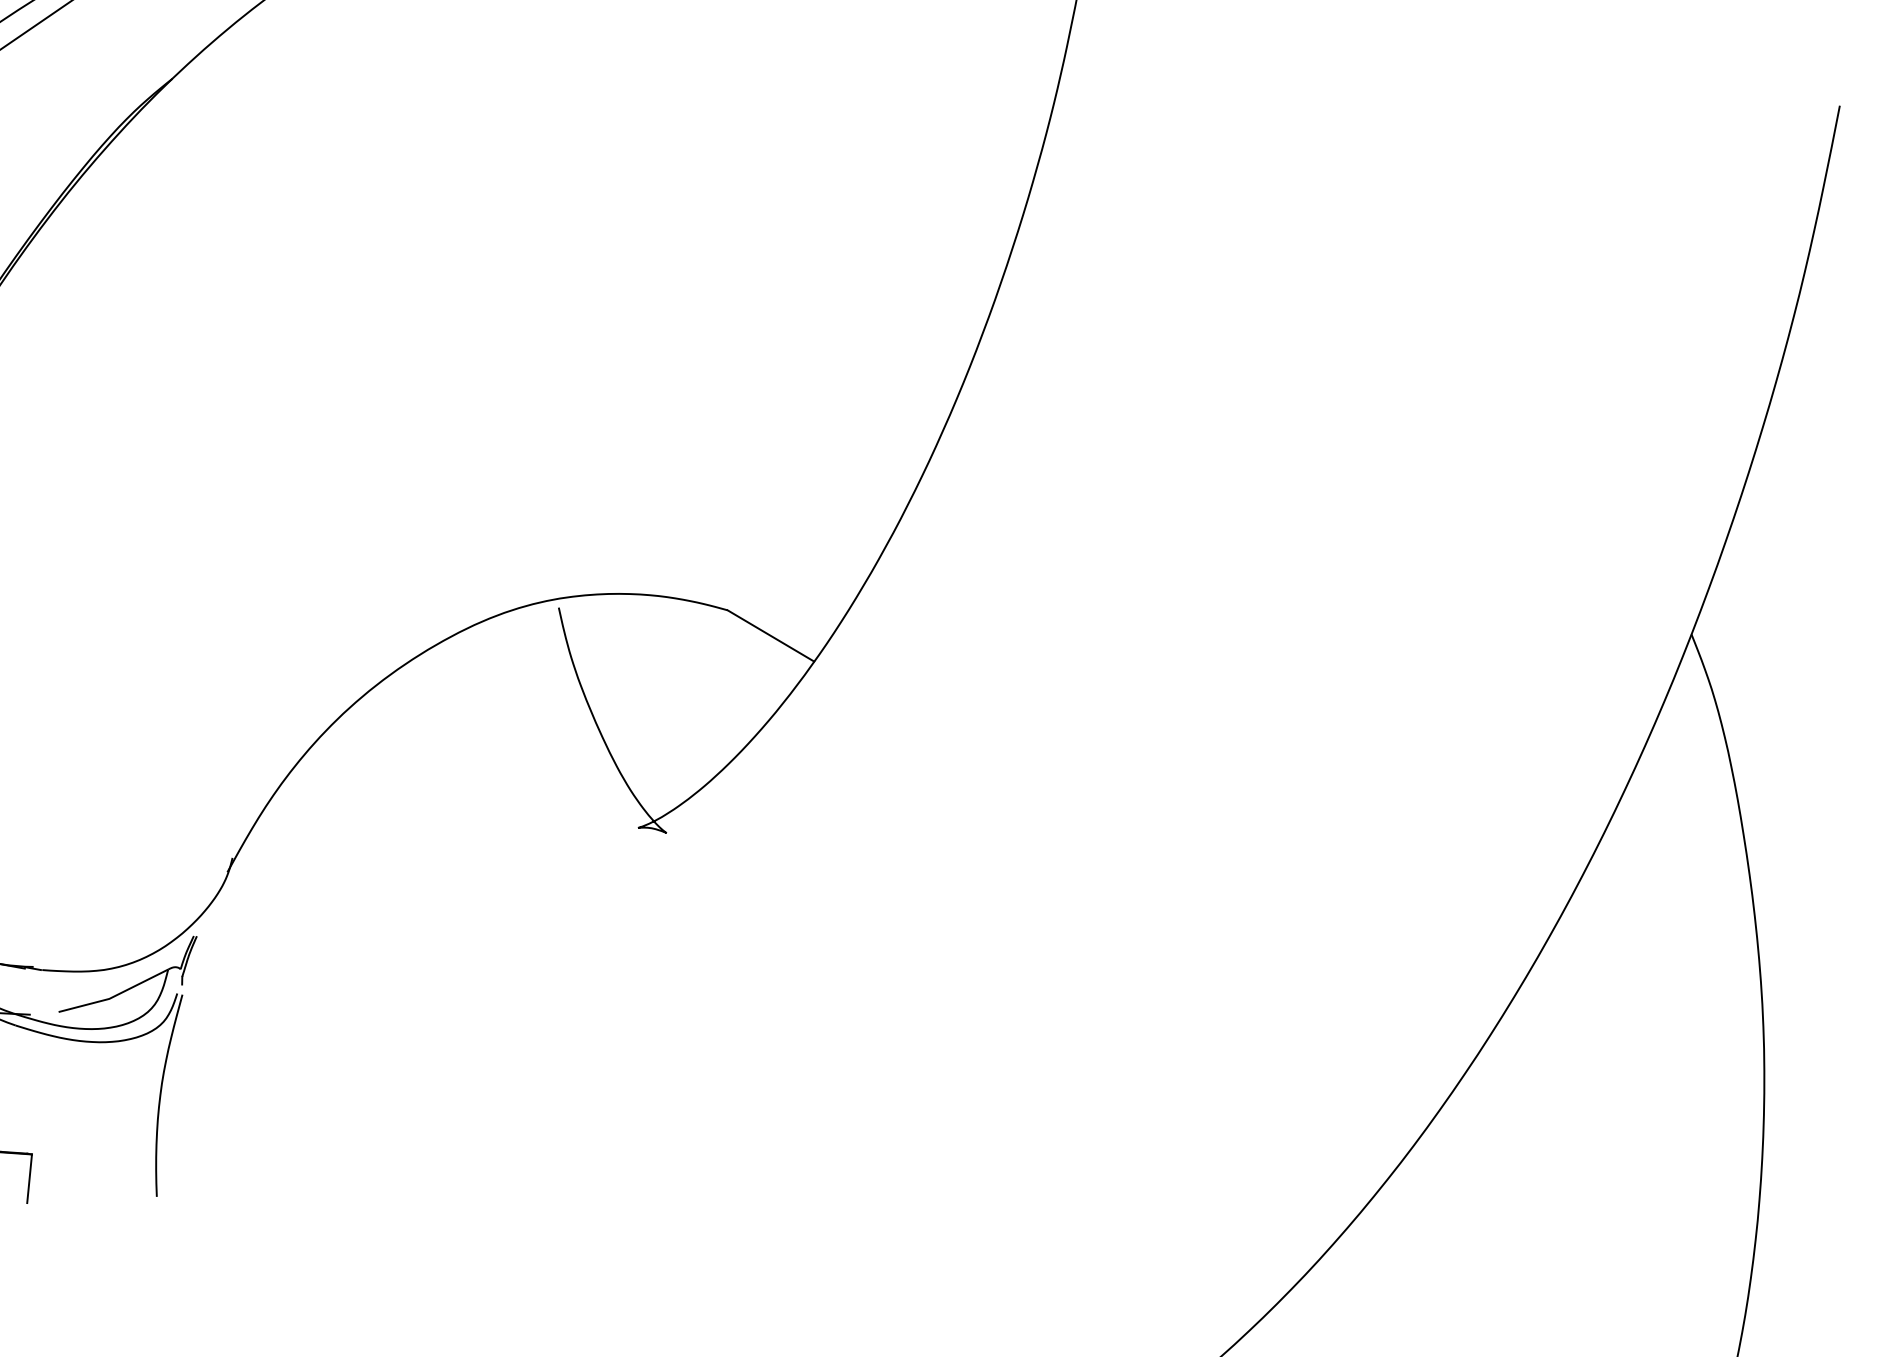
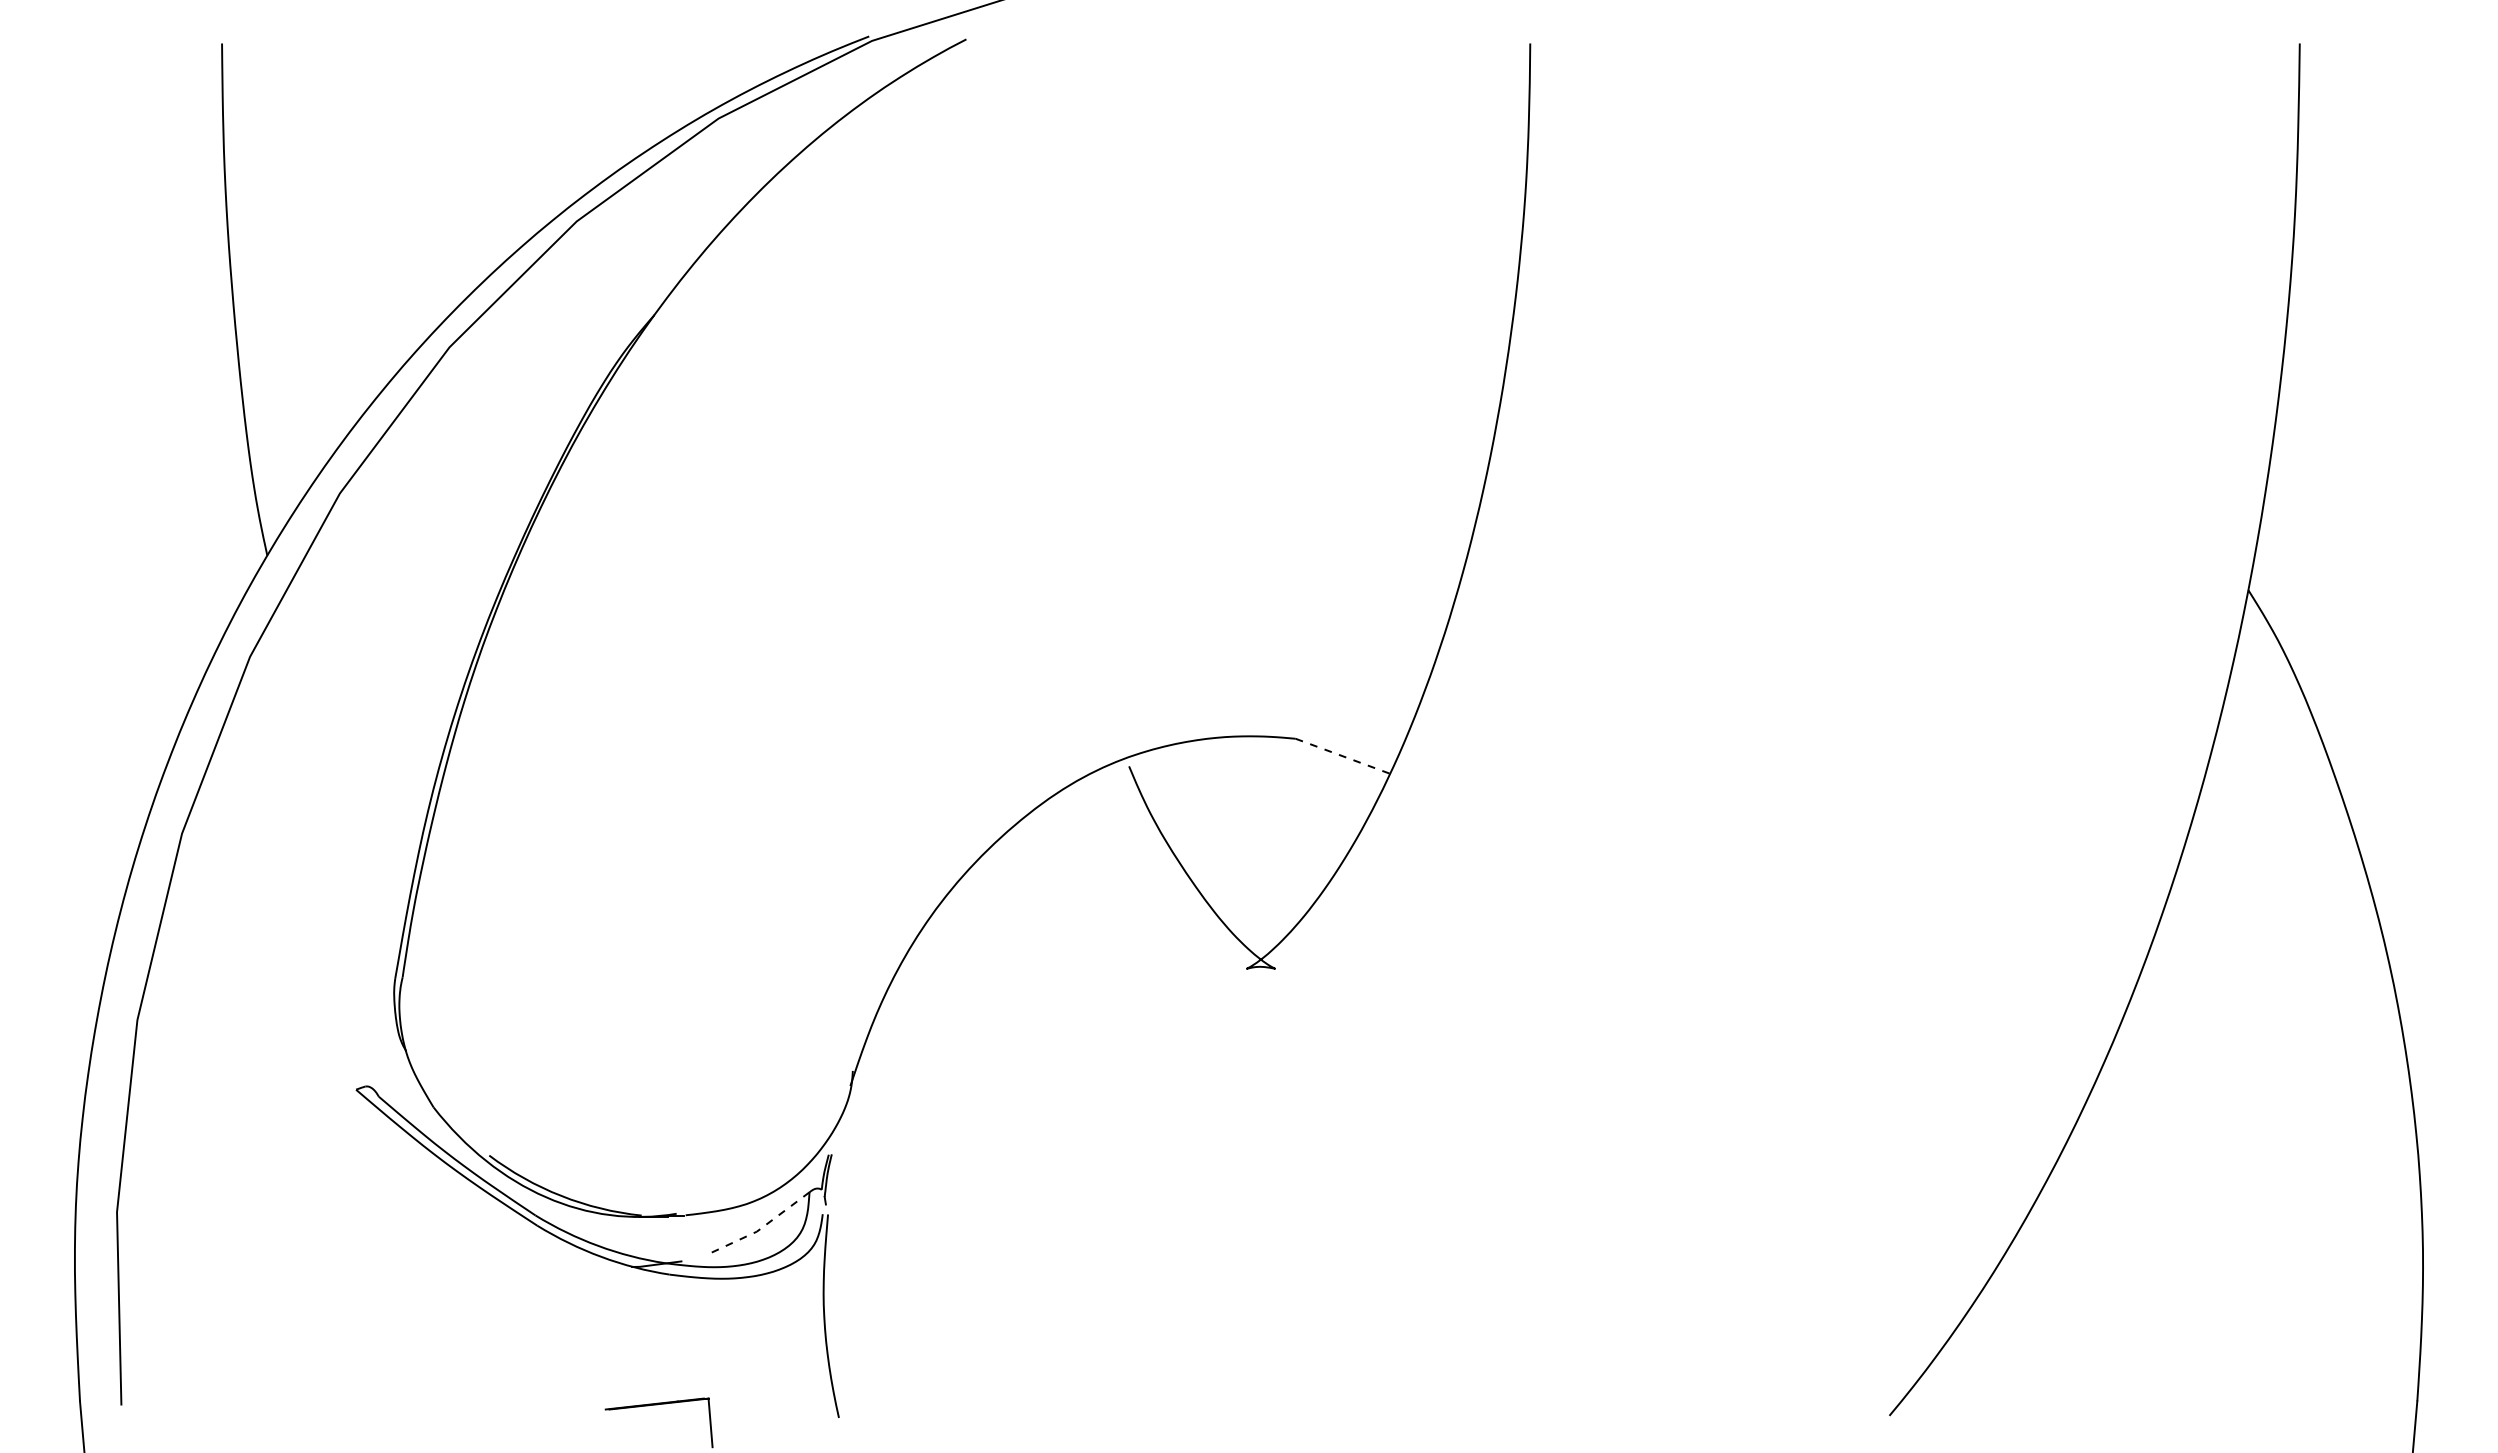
line: (771, 636) -> (1343, 756), solid -> dashed
line: (114, 996) -> (761, 1228), solid -> dashed

